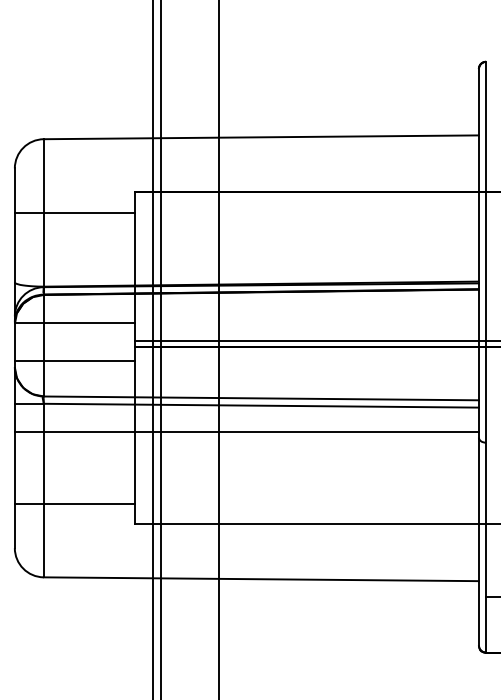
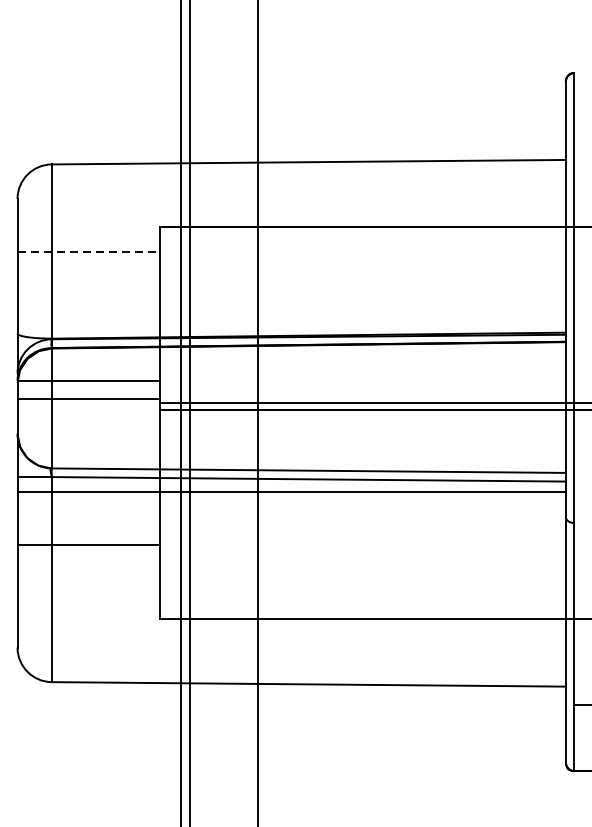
line: (75, 213) -> (89, 252), solid -> dashed
line: (74, 361) -> (88, 399), moved
line: (246, 432) -> (291, 492), moved
line: (74, 503) -> (88, 545), moved

